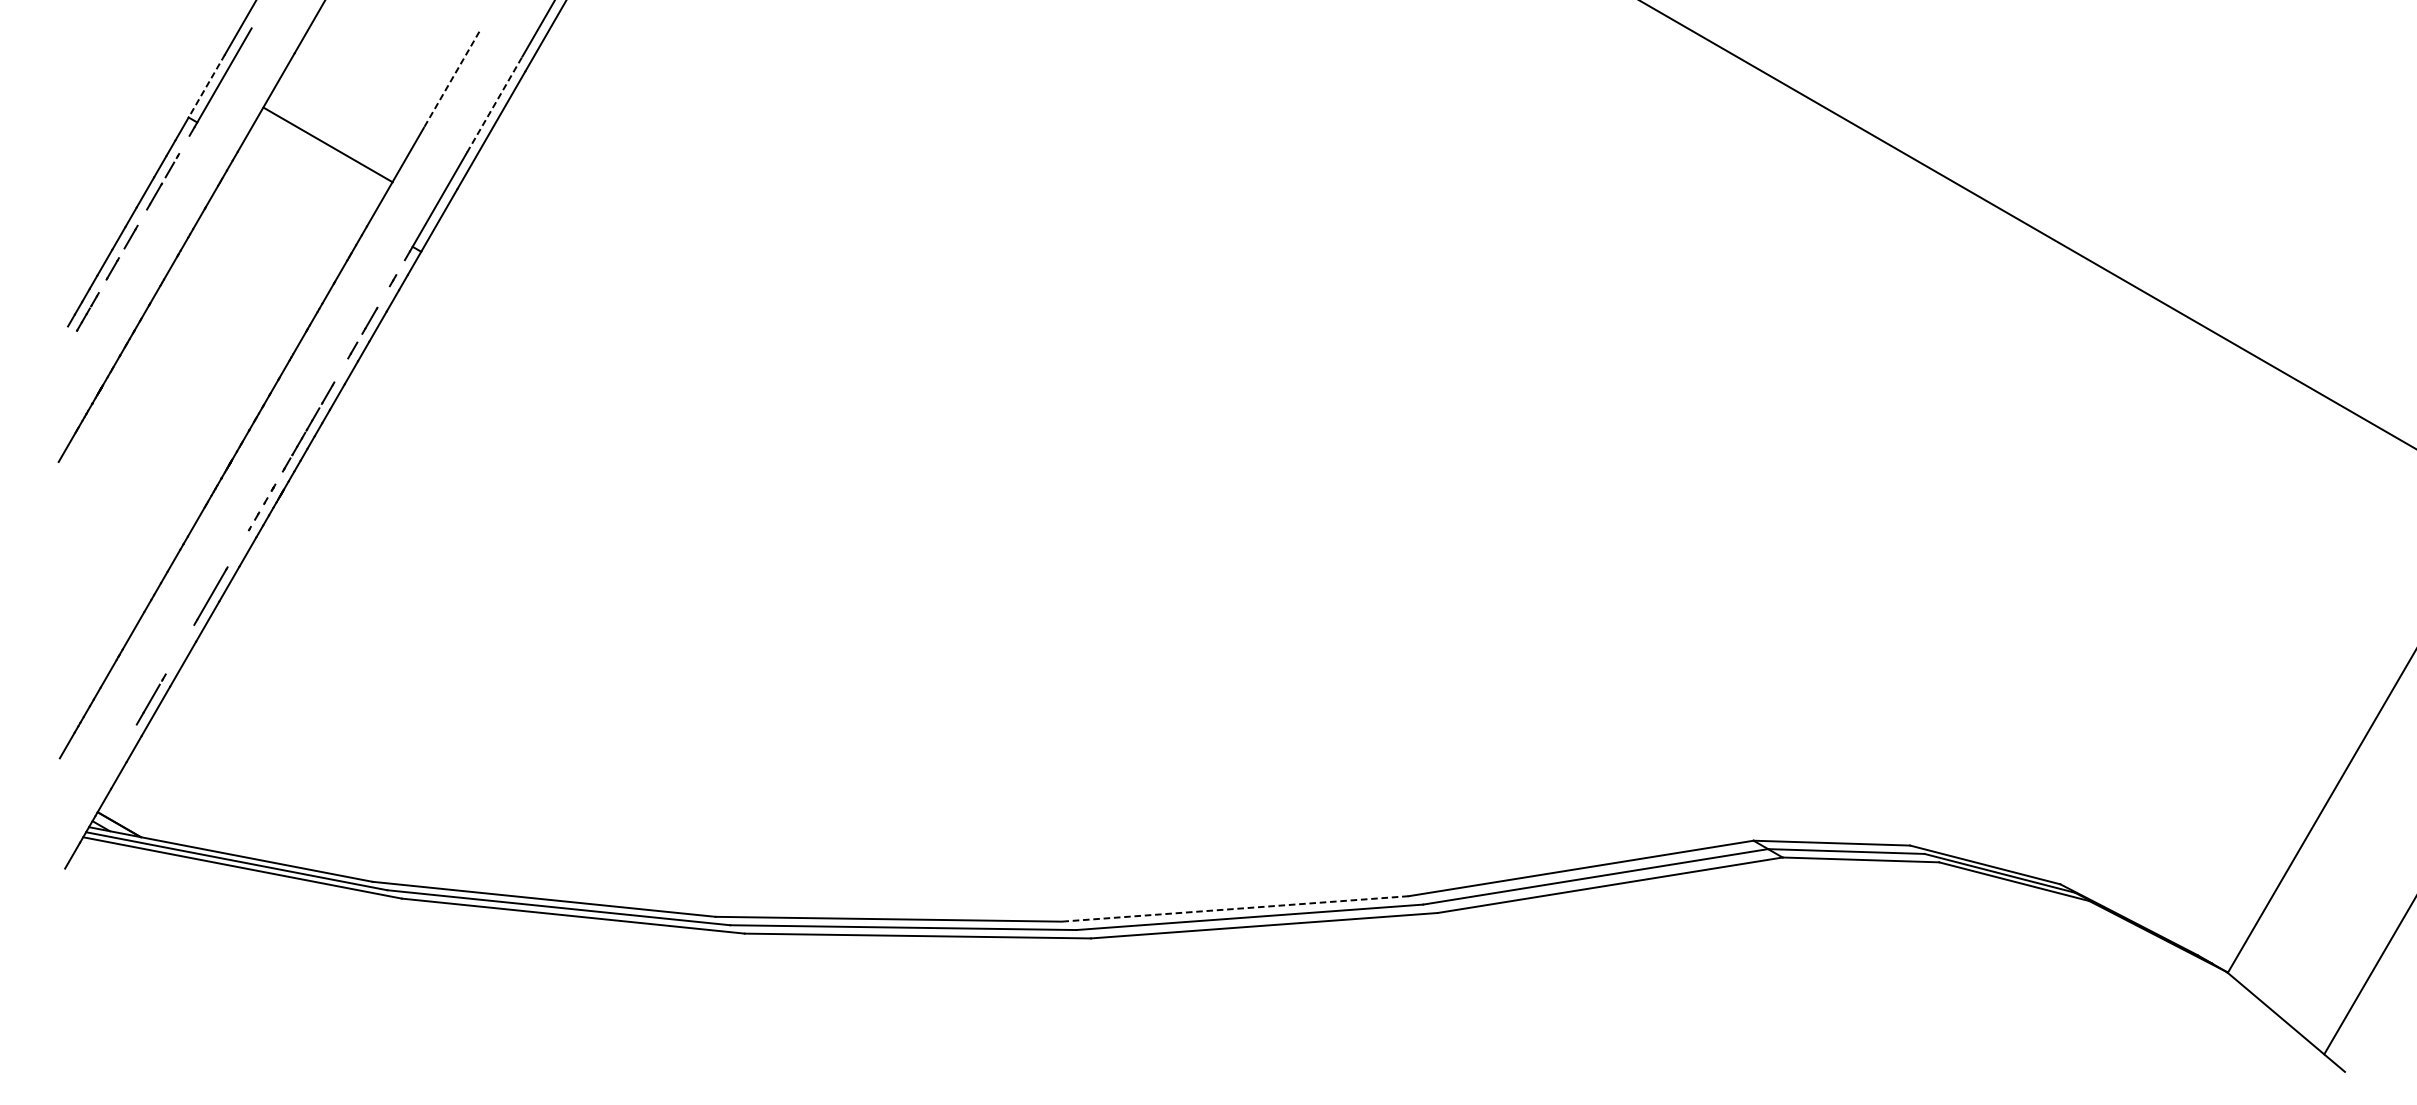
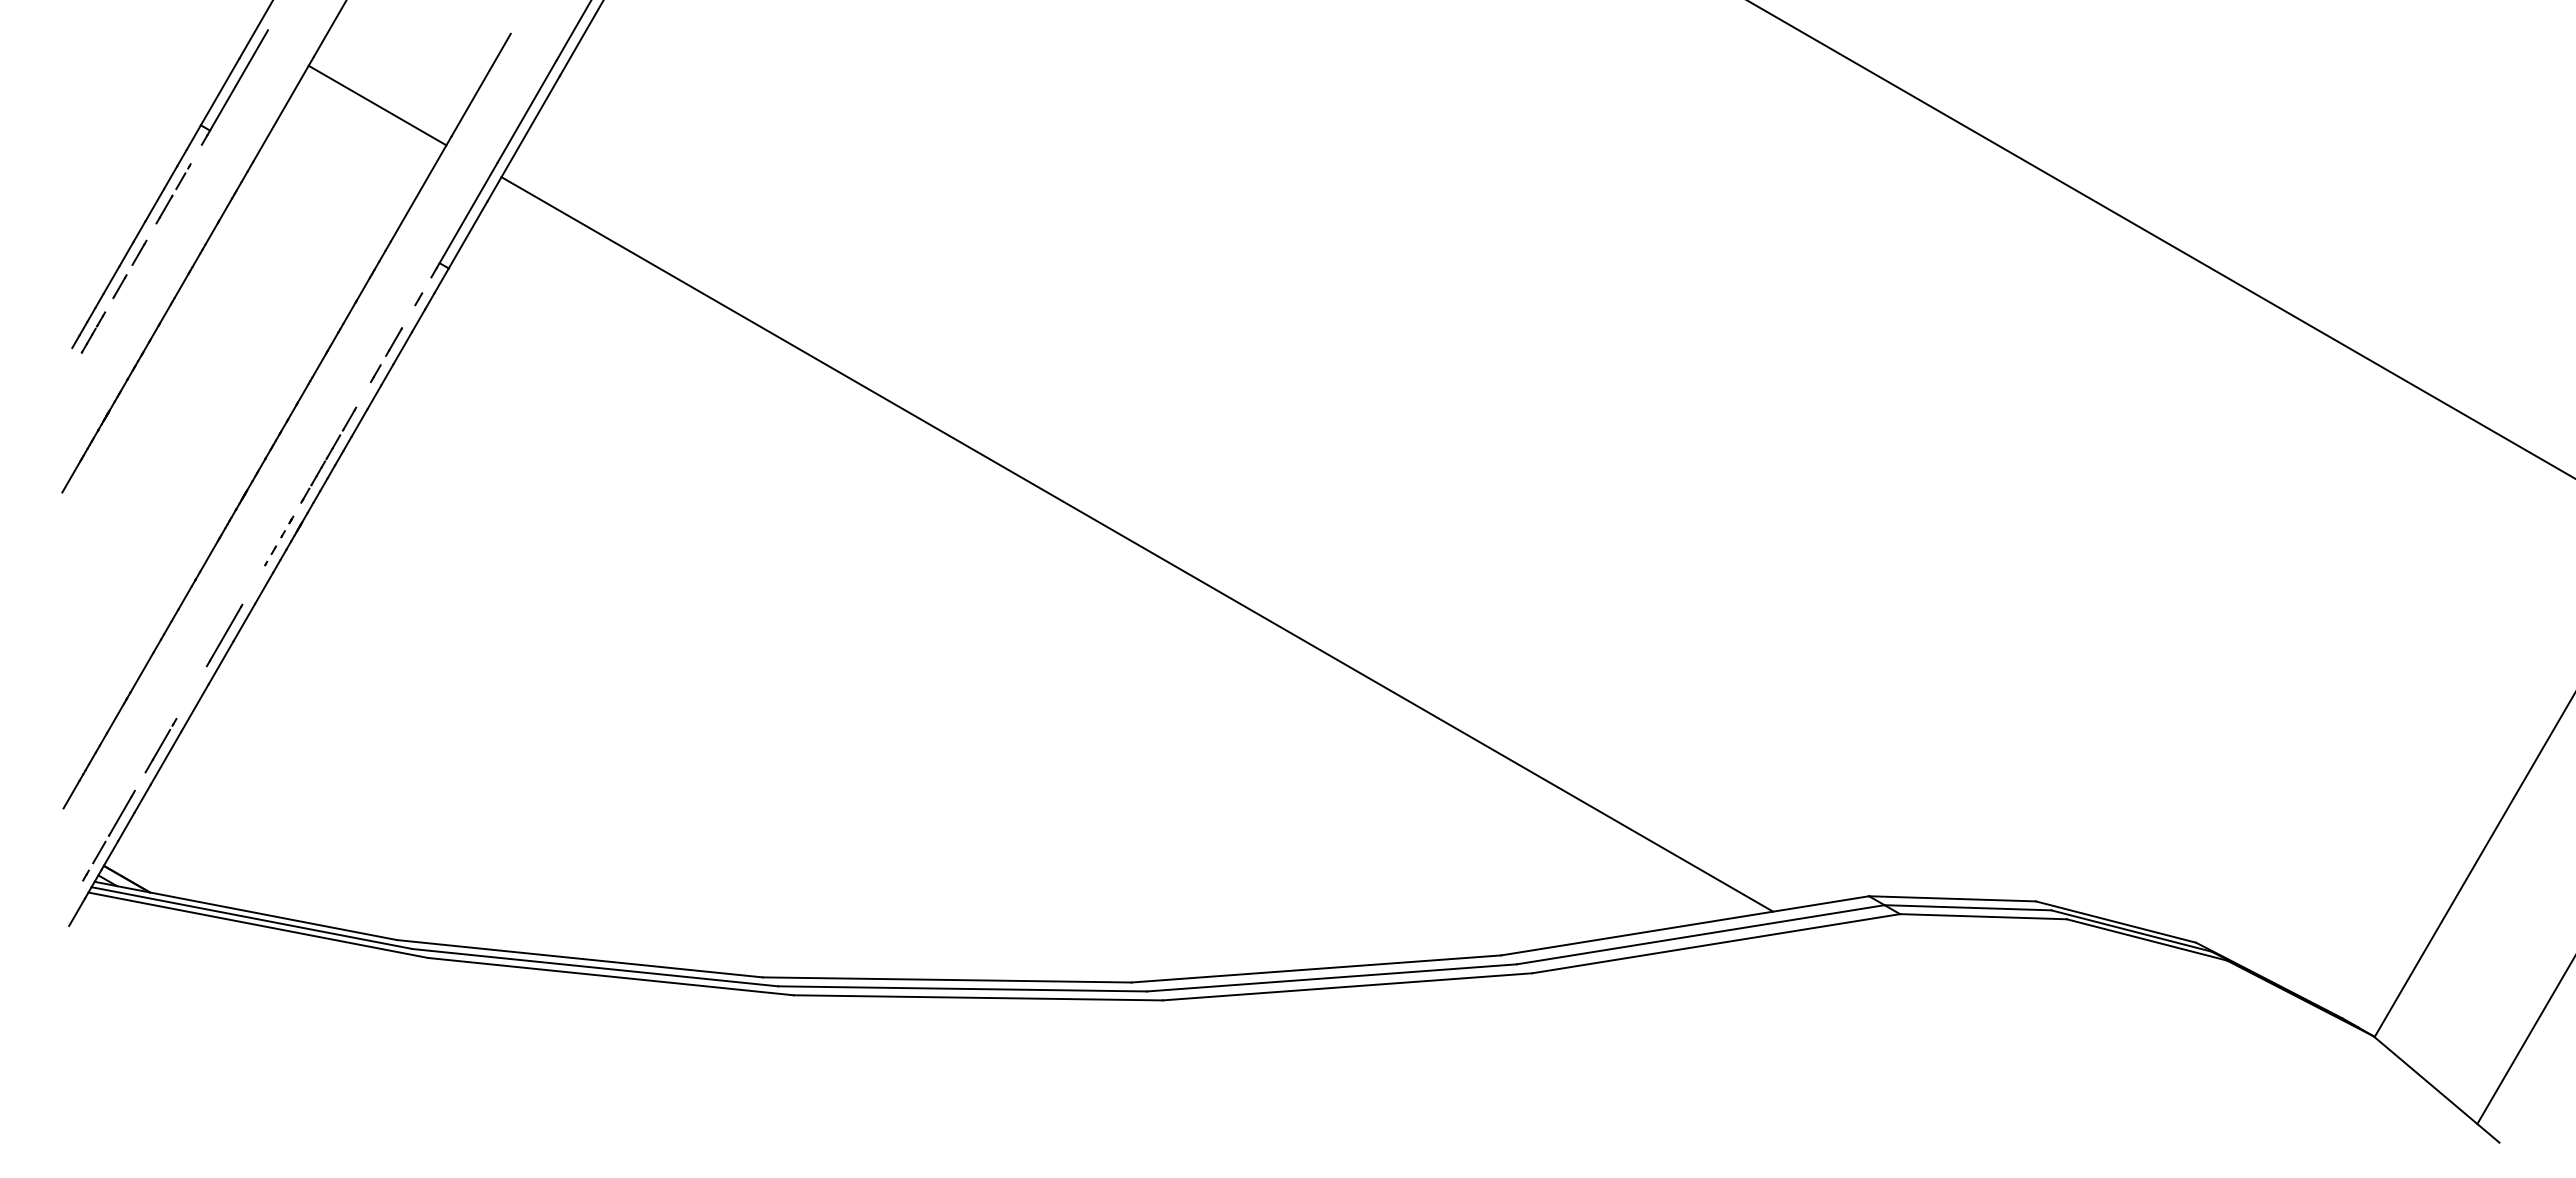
line: (450, 80) -> (480, 85), dashed -> solid
line: (207, 85) -> (220, 91), dashed -> solid
line: (495, 104) -> (527, 111), dashed -> solid
line: (328, 144) -> (377, 105), moved
line: (1067, 510) -> (1137, 544), added
line: (102, 783) -> (108, 835), added
line: (1234, 908) -> (1315, 968), dashed -> solid

